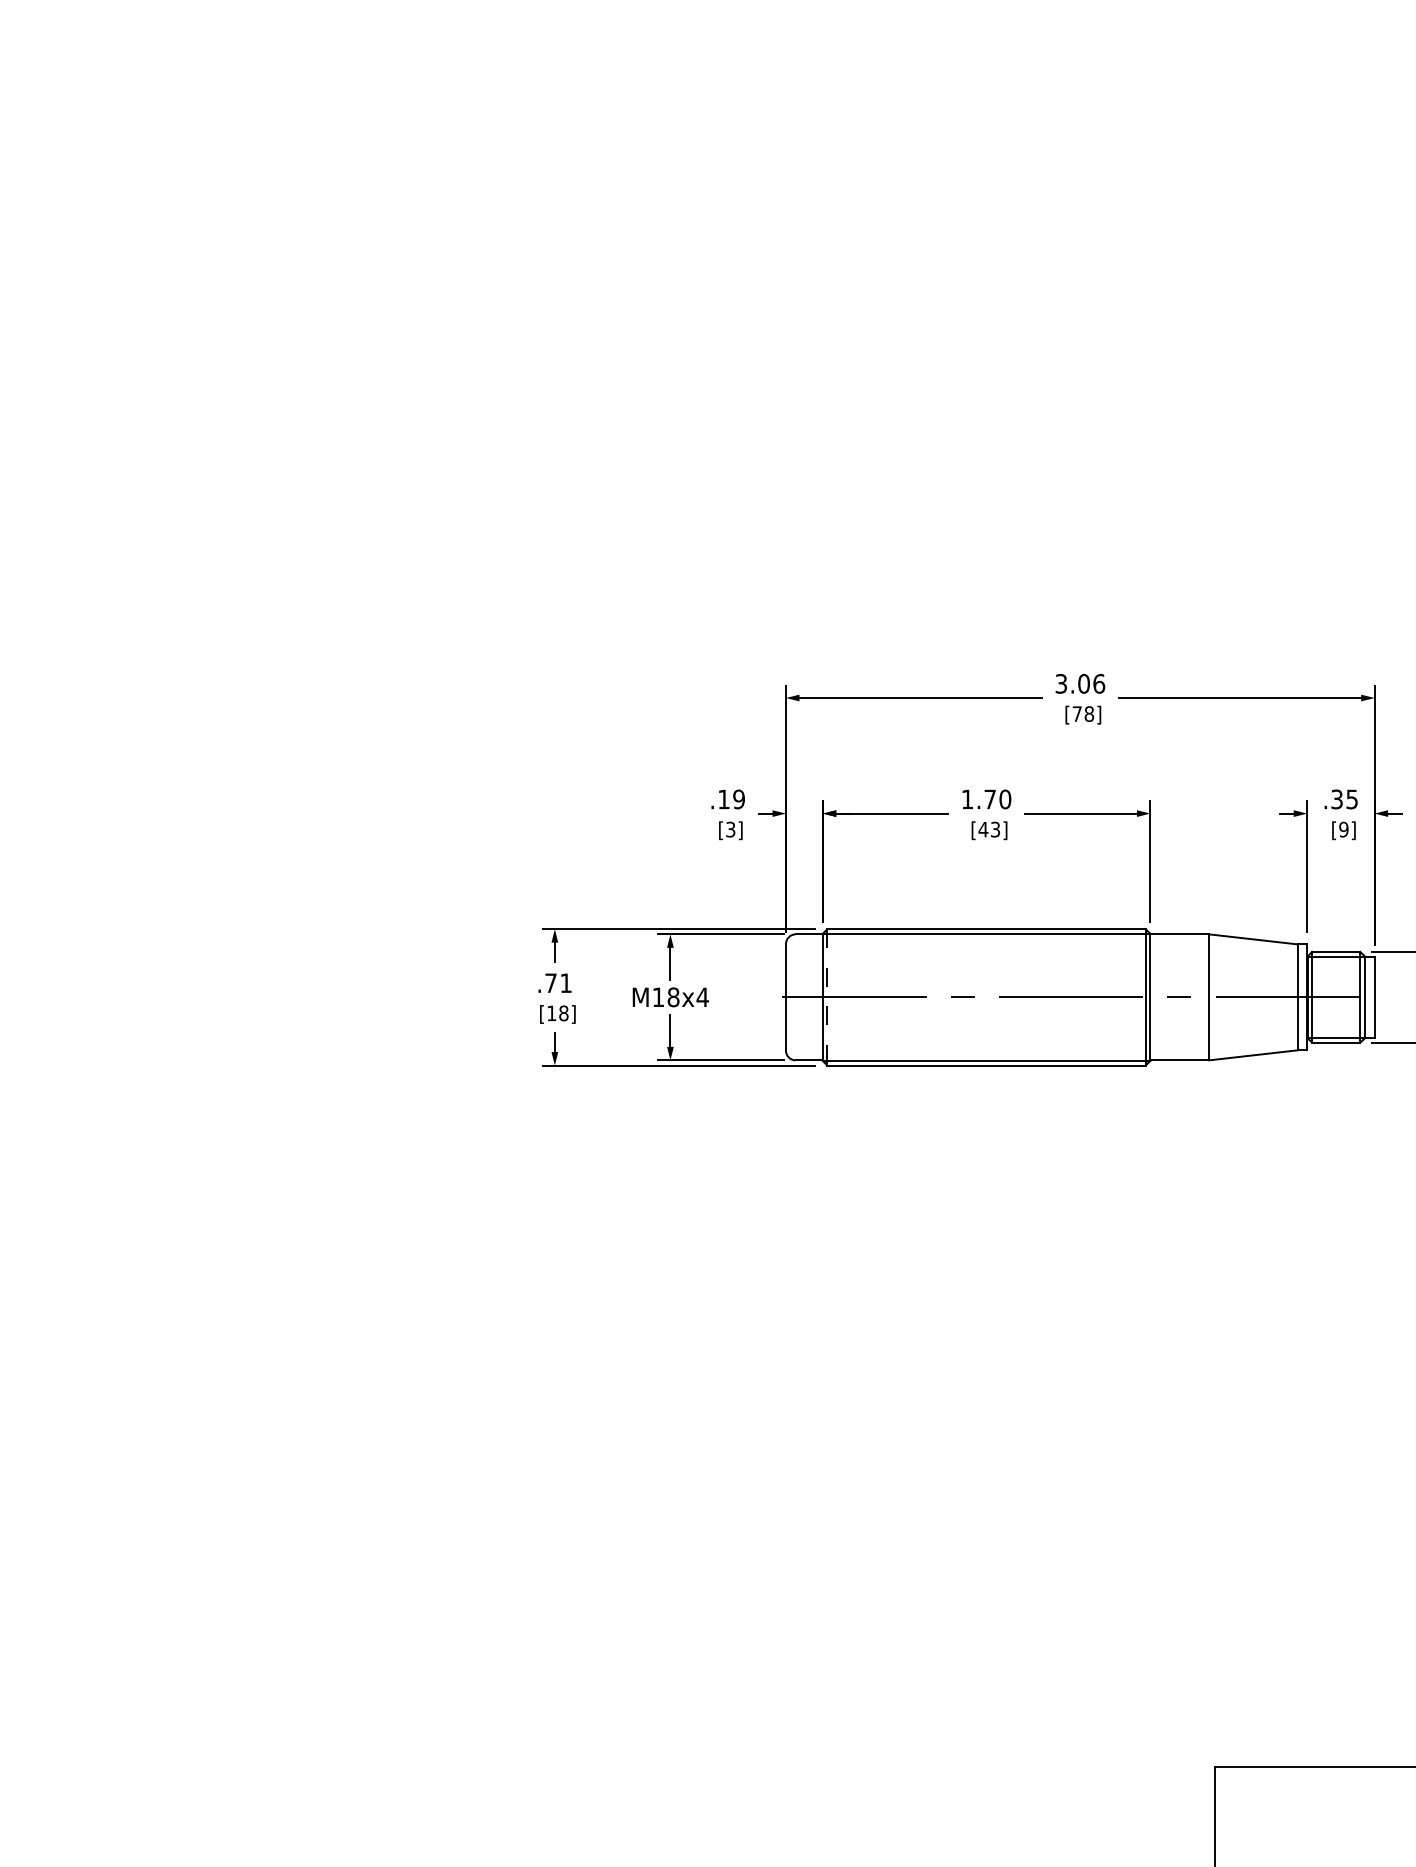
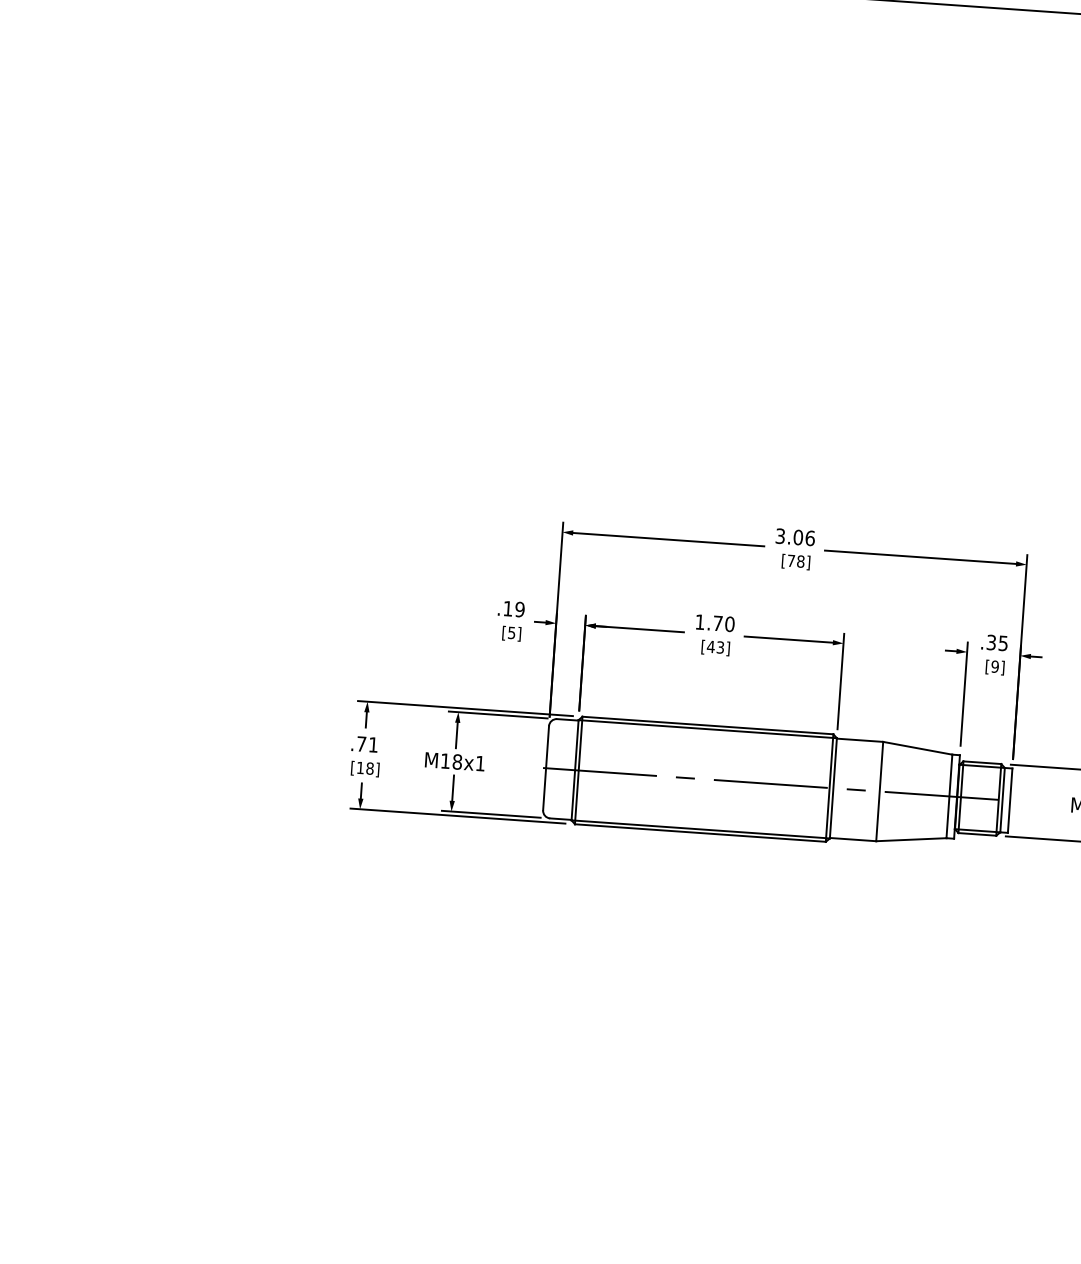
text: (730, 828) -> (511, 632), [3] -> [5]
text: (702, 996) -> (480, 762), M18x4 -> M18x1
line: (827, 997) -> (578, 770), dashed -> solid

